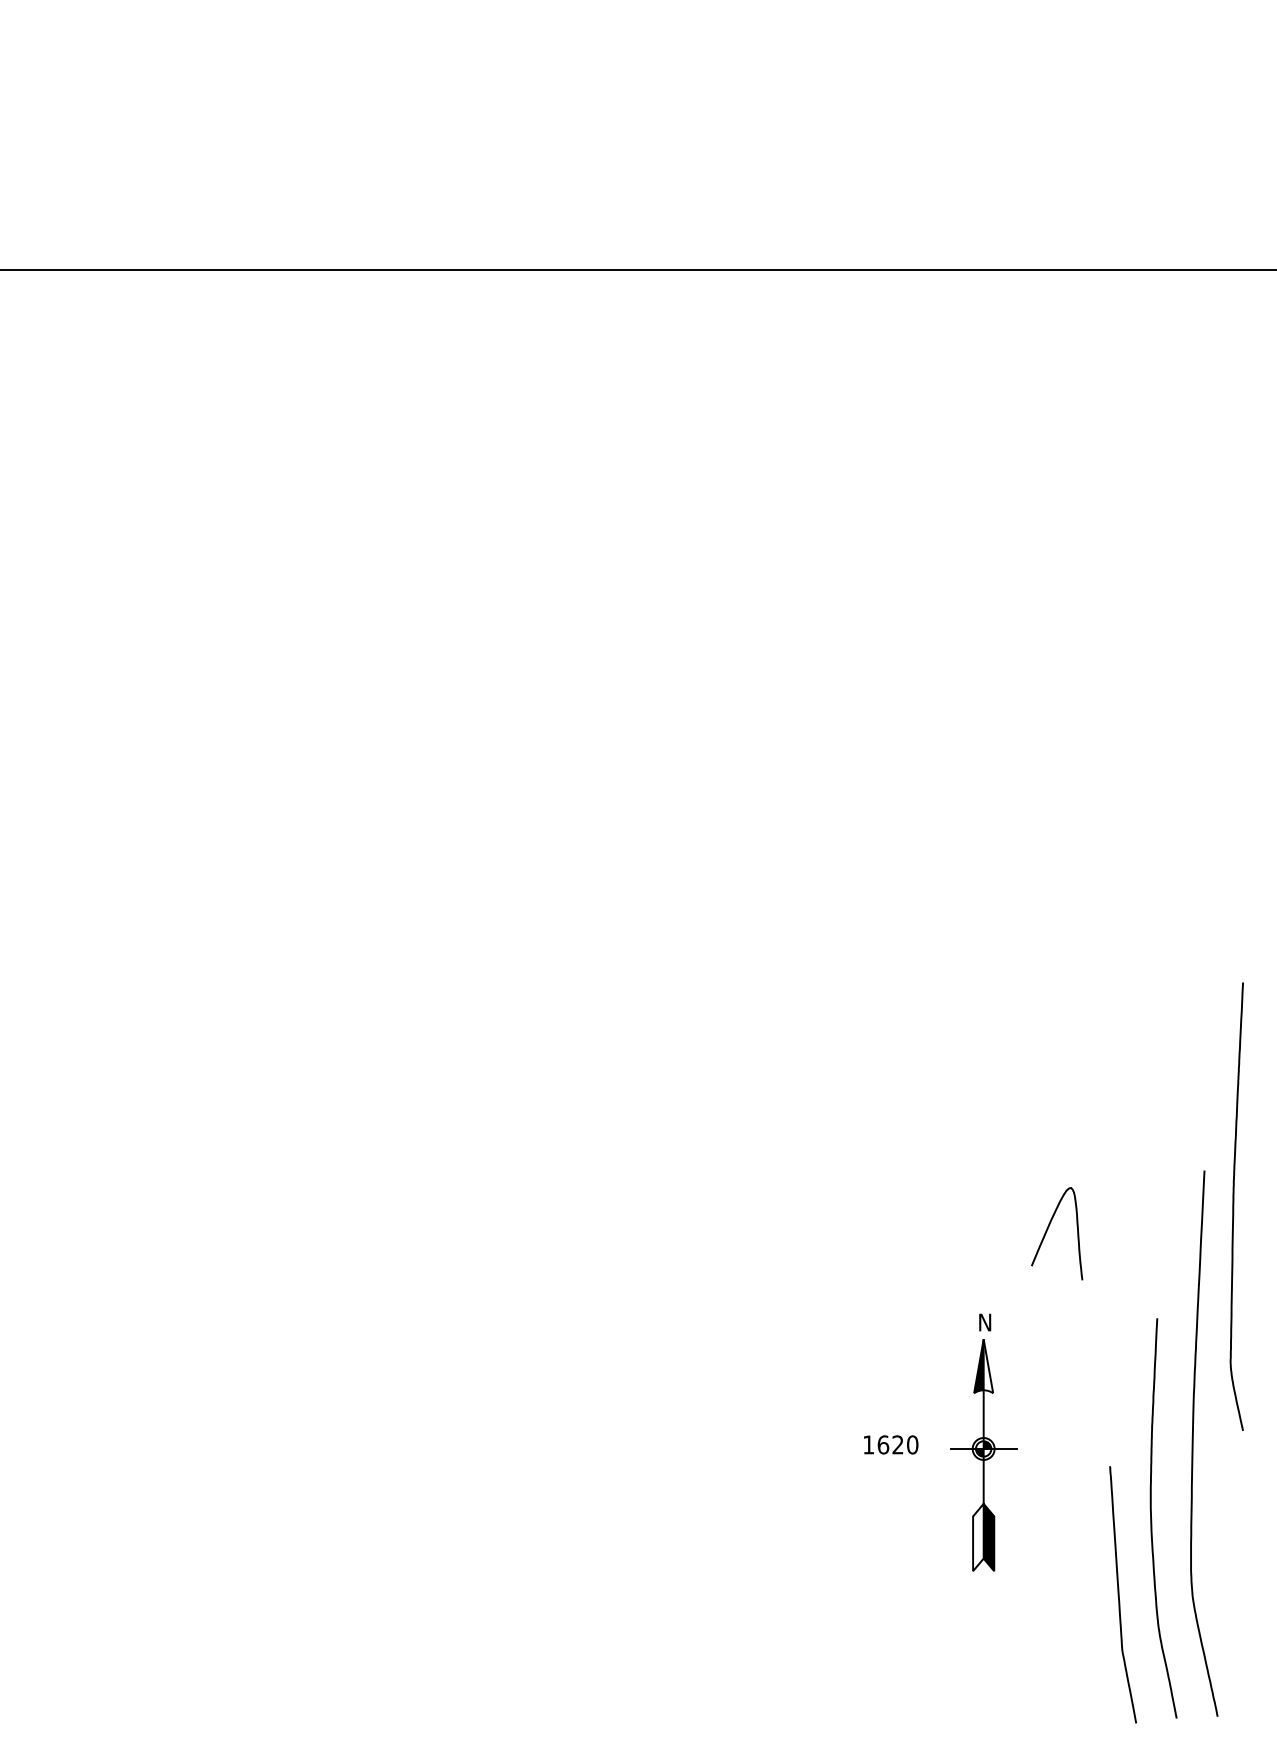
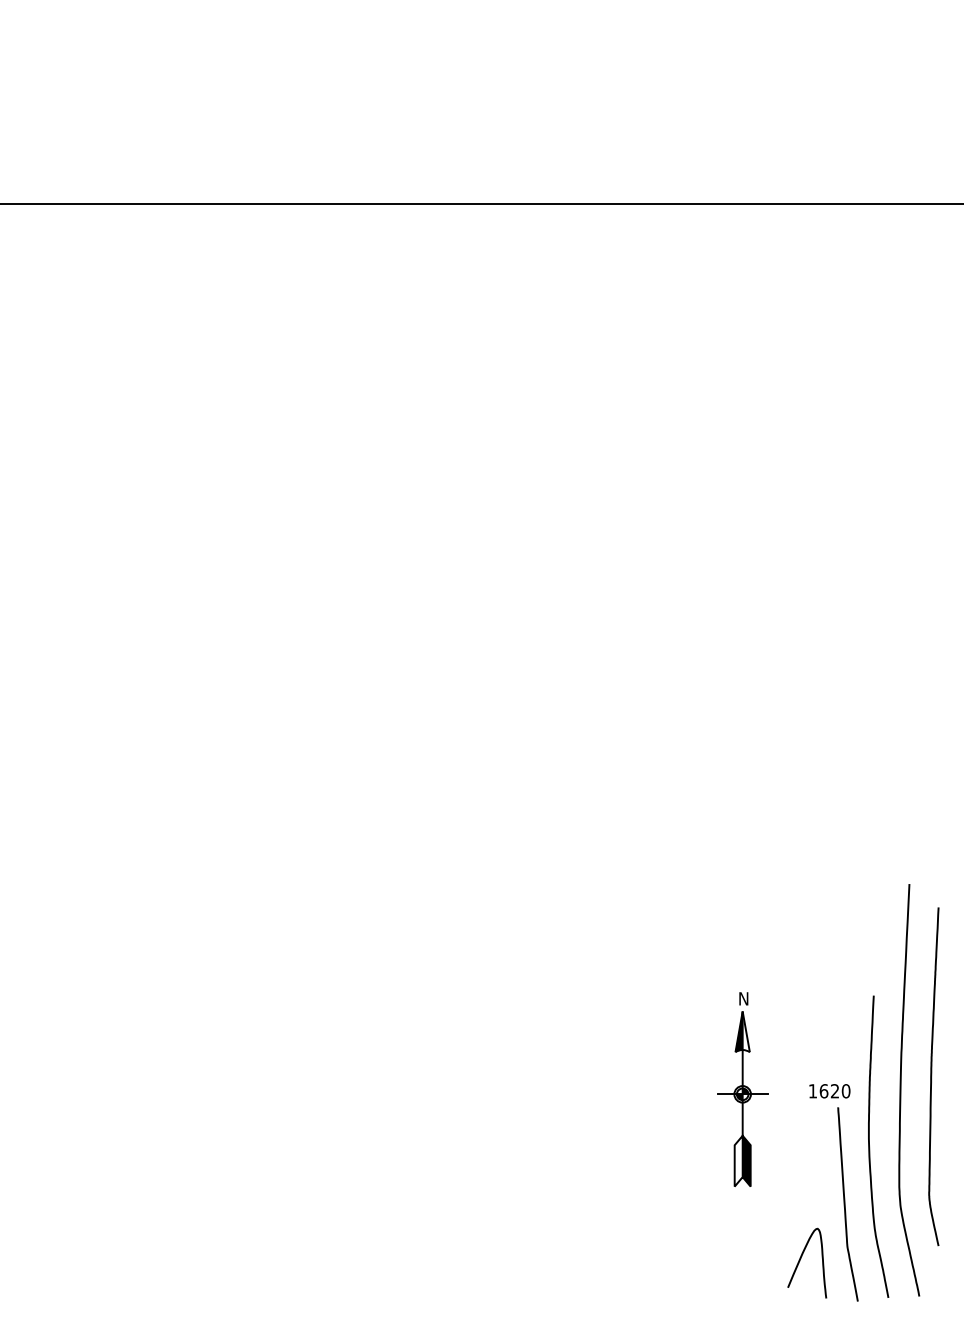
curve: (1234, 1206) -> (932, 1076), moved
curve: (1048, 1229) -> (800, 1260), moved
text: (891, 1444) -> (830, 1090), moved

